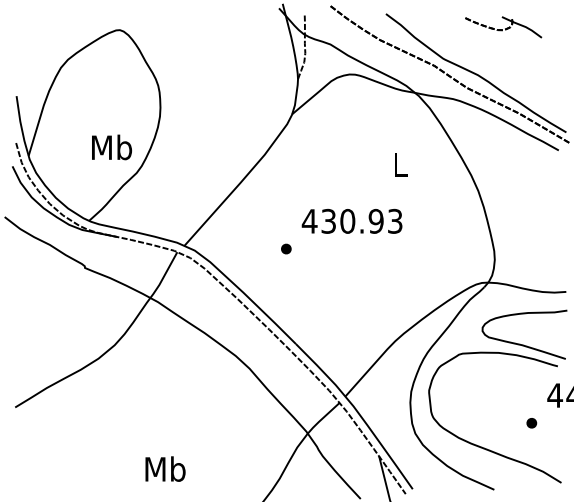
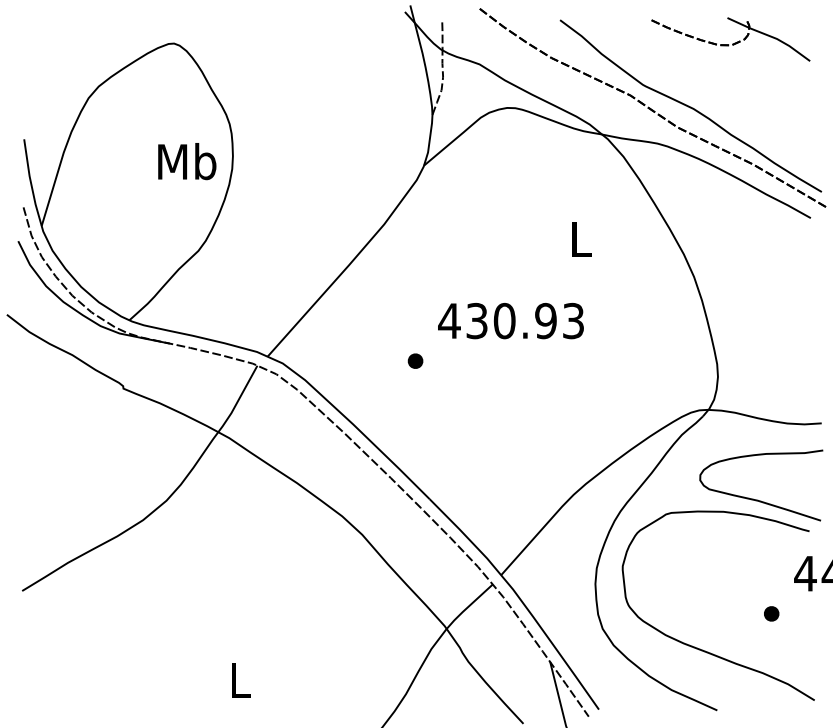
part: (503, 27) -> (730, 39), size x1.43
text: (111, 147) -> (186, 161), moved
text: (165, 468) -> (240, 679), Mb -> L

